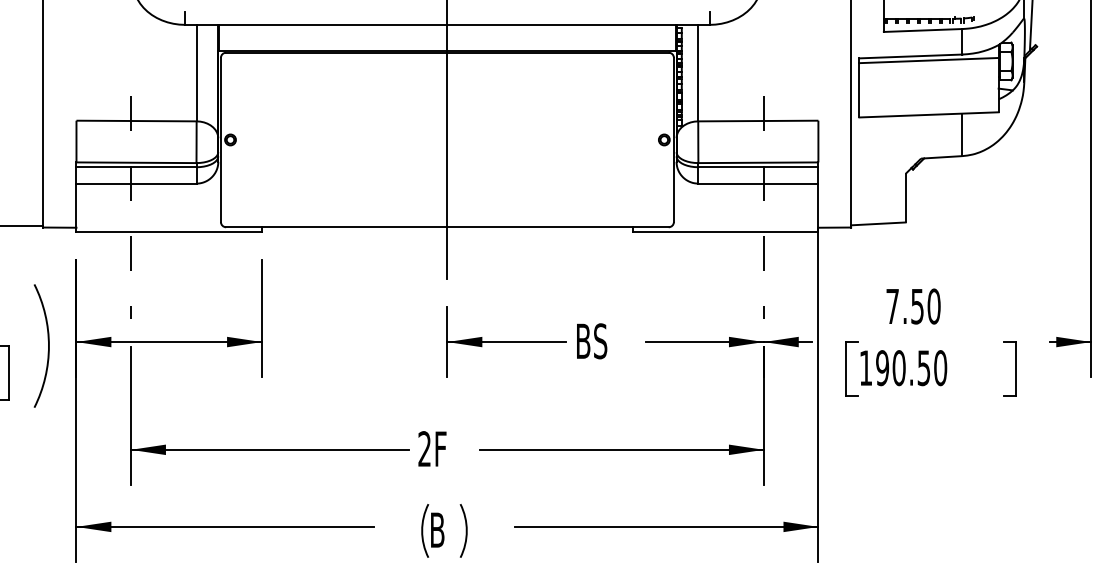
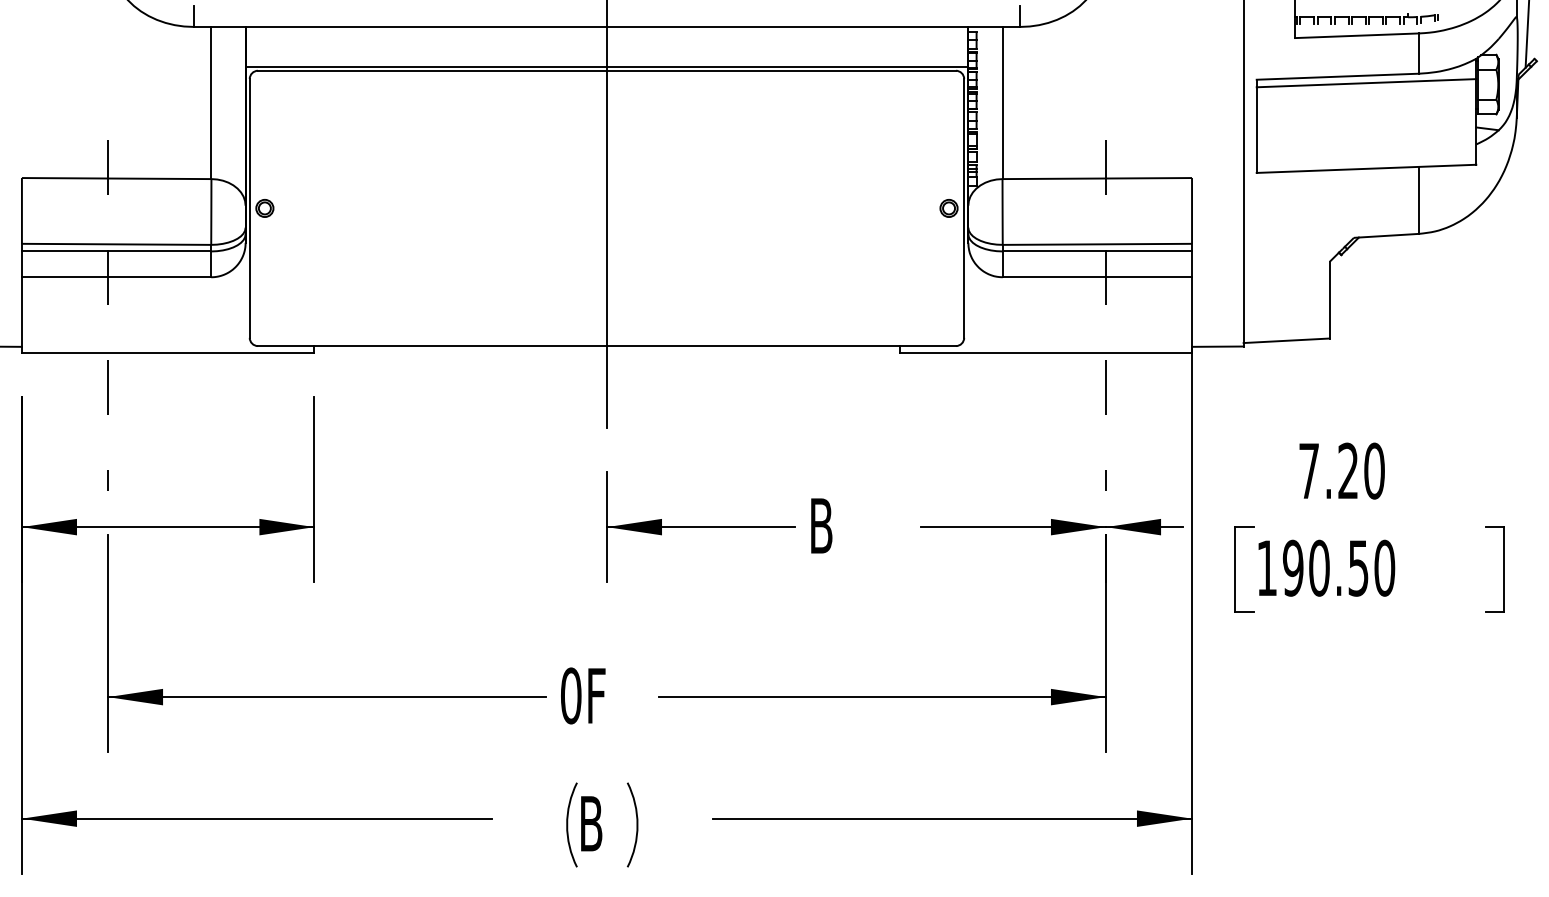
text: (917, 306) -> (1348, 471), 7.50 -> 7.20
text: (600, 341) -> (848, 526), BS -> B
text: (424, 449) -> (570, 696), 2F -> 0F

